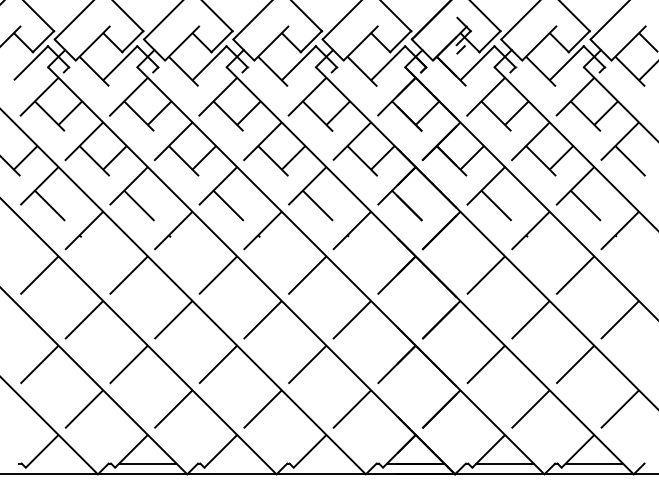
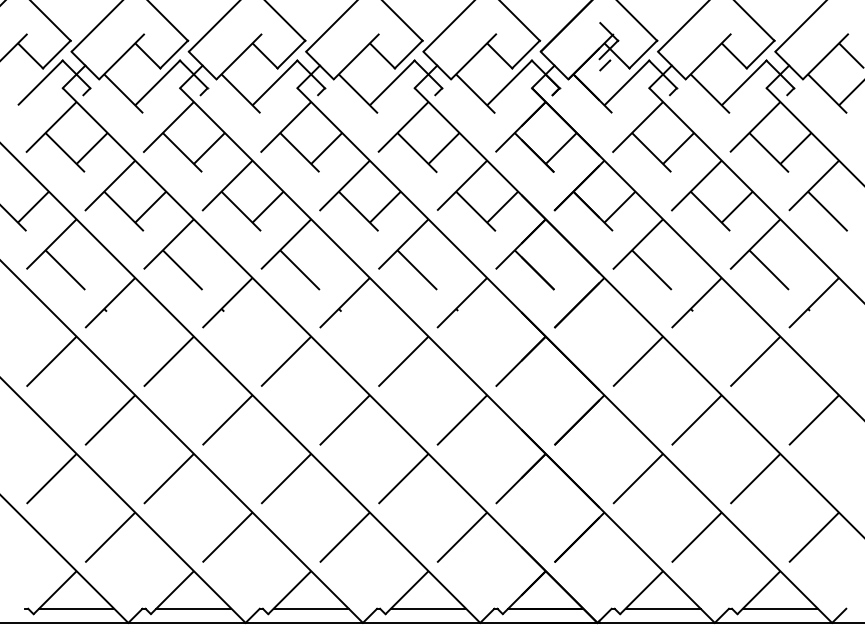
line: (58, 463) -> (76, 608), added
line: (236, 463) -> (310, 608), added
line: (326, 463) -> (428, 608), added

